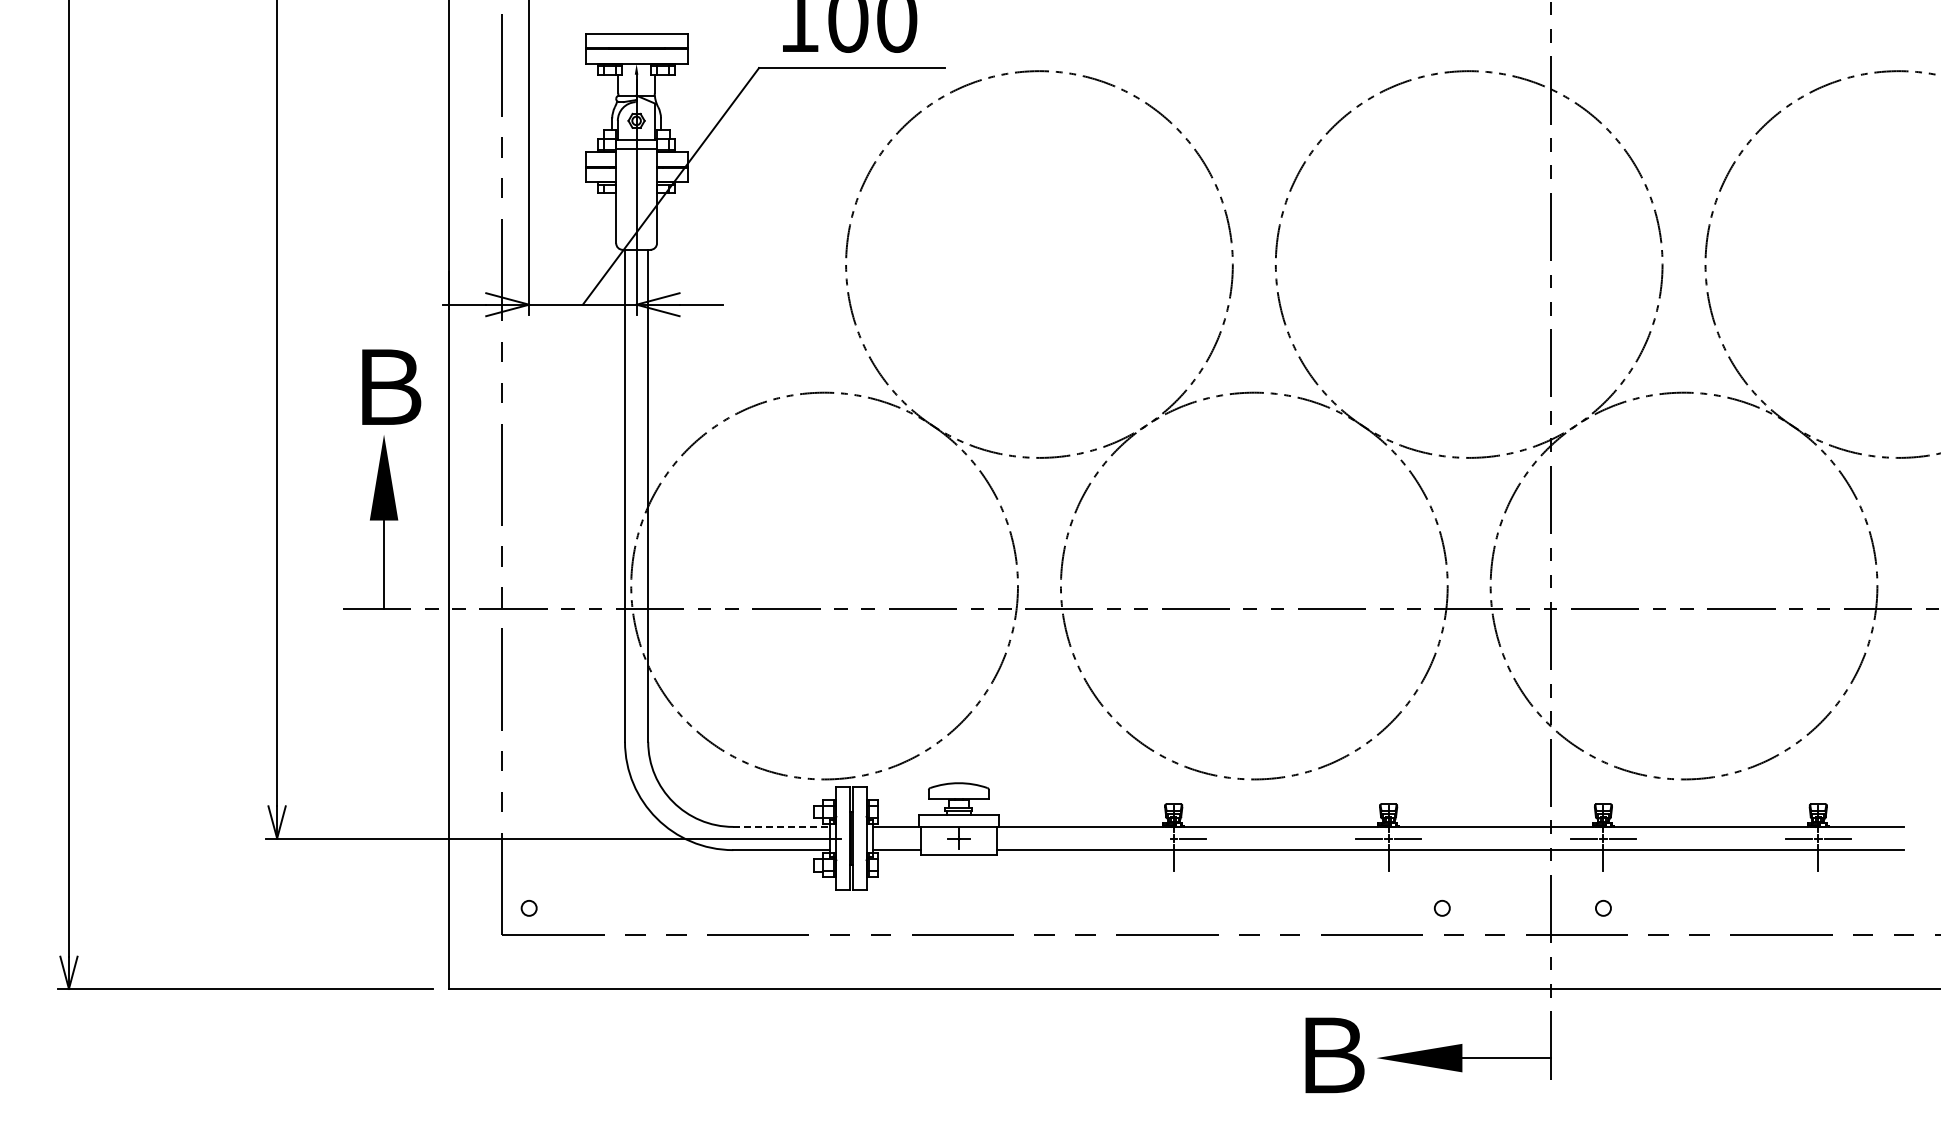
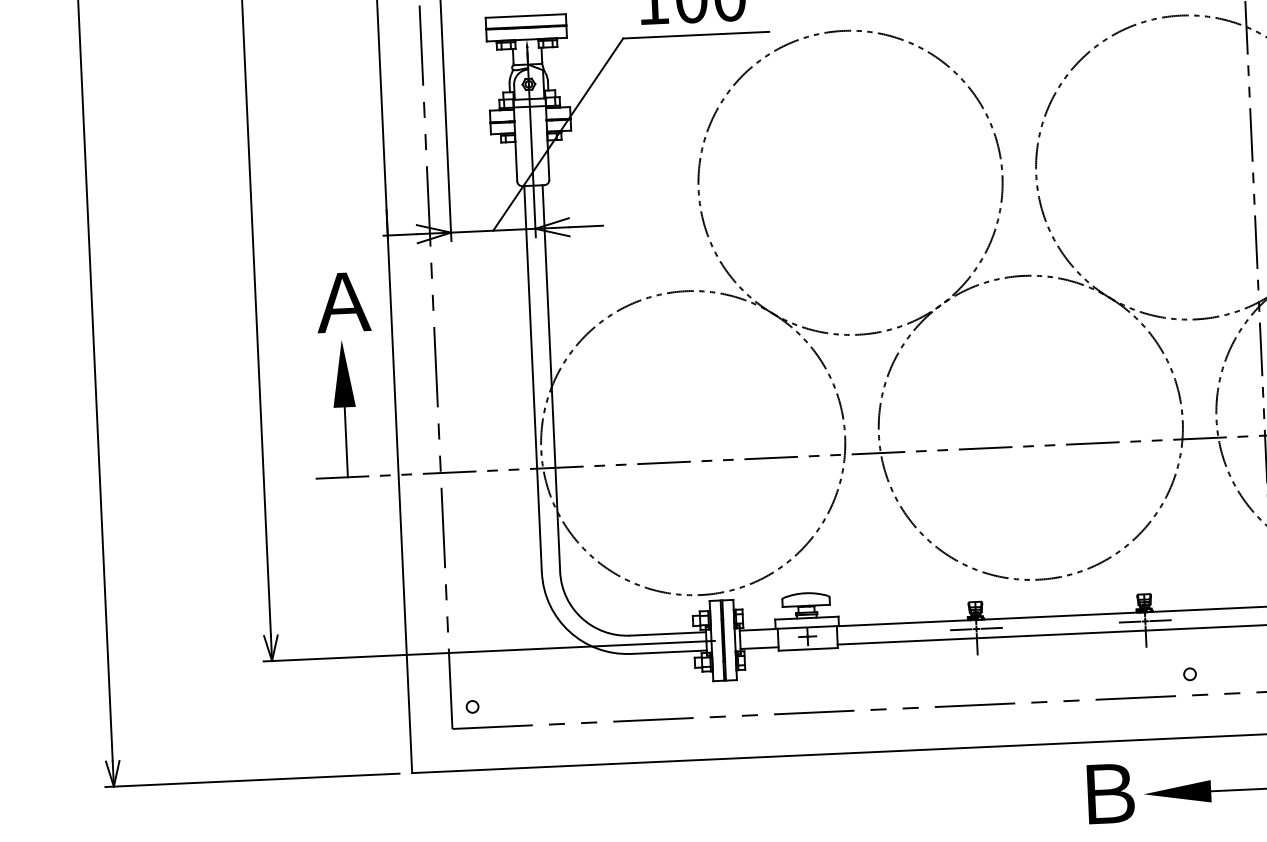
text: (388, 386) -> (343, 301), Ｂ -> Ａ
line: (782, 826) -> (668, 633), dashed -> solid
line: (1154, 838) -> (961, 629), added

